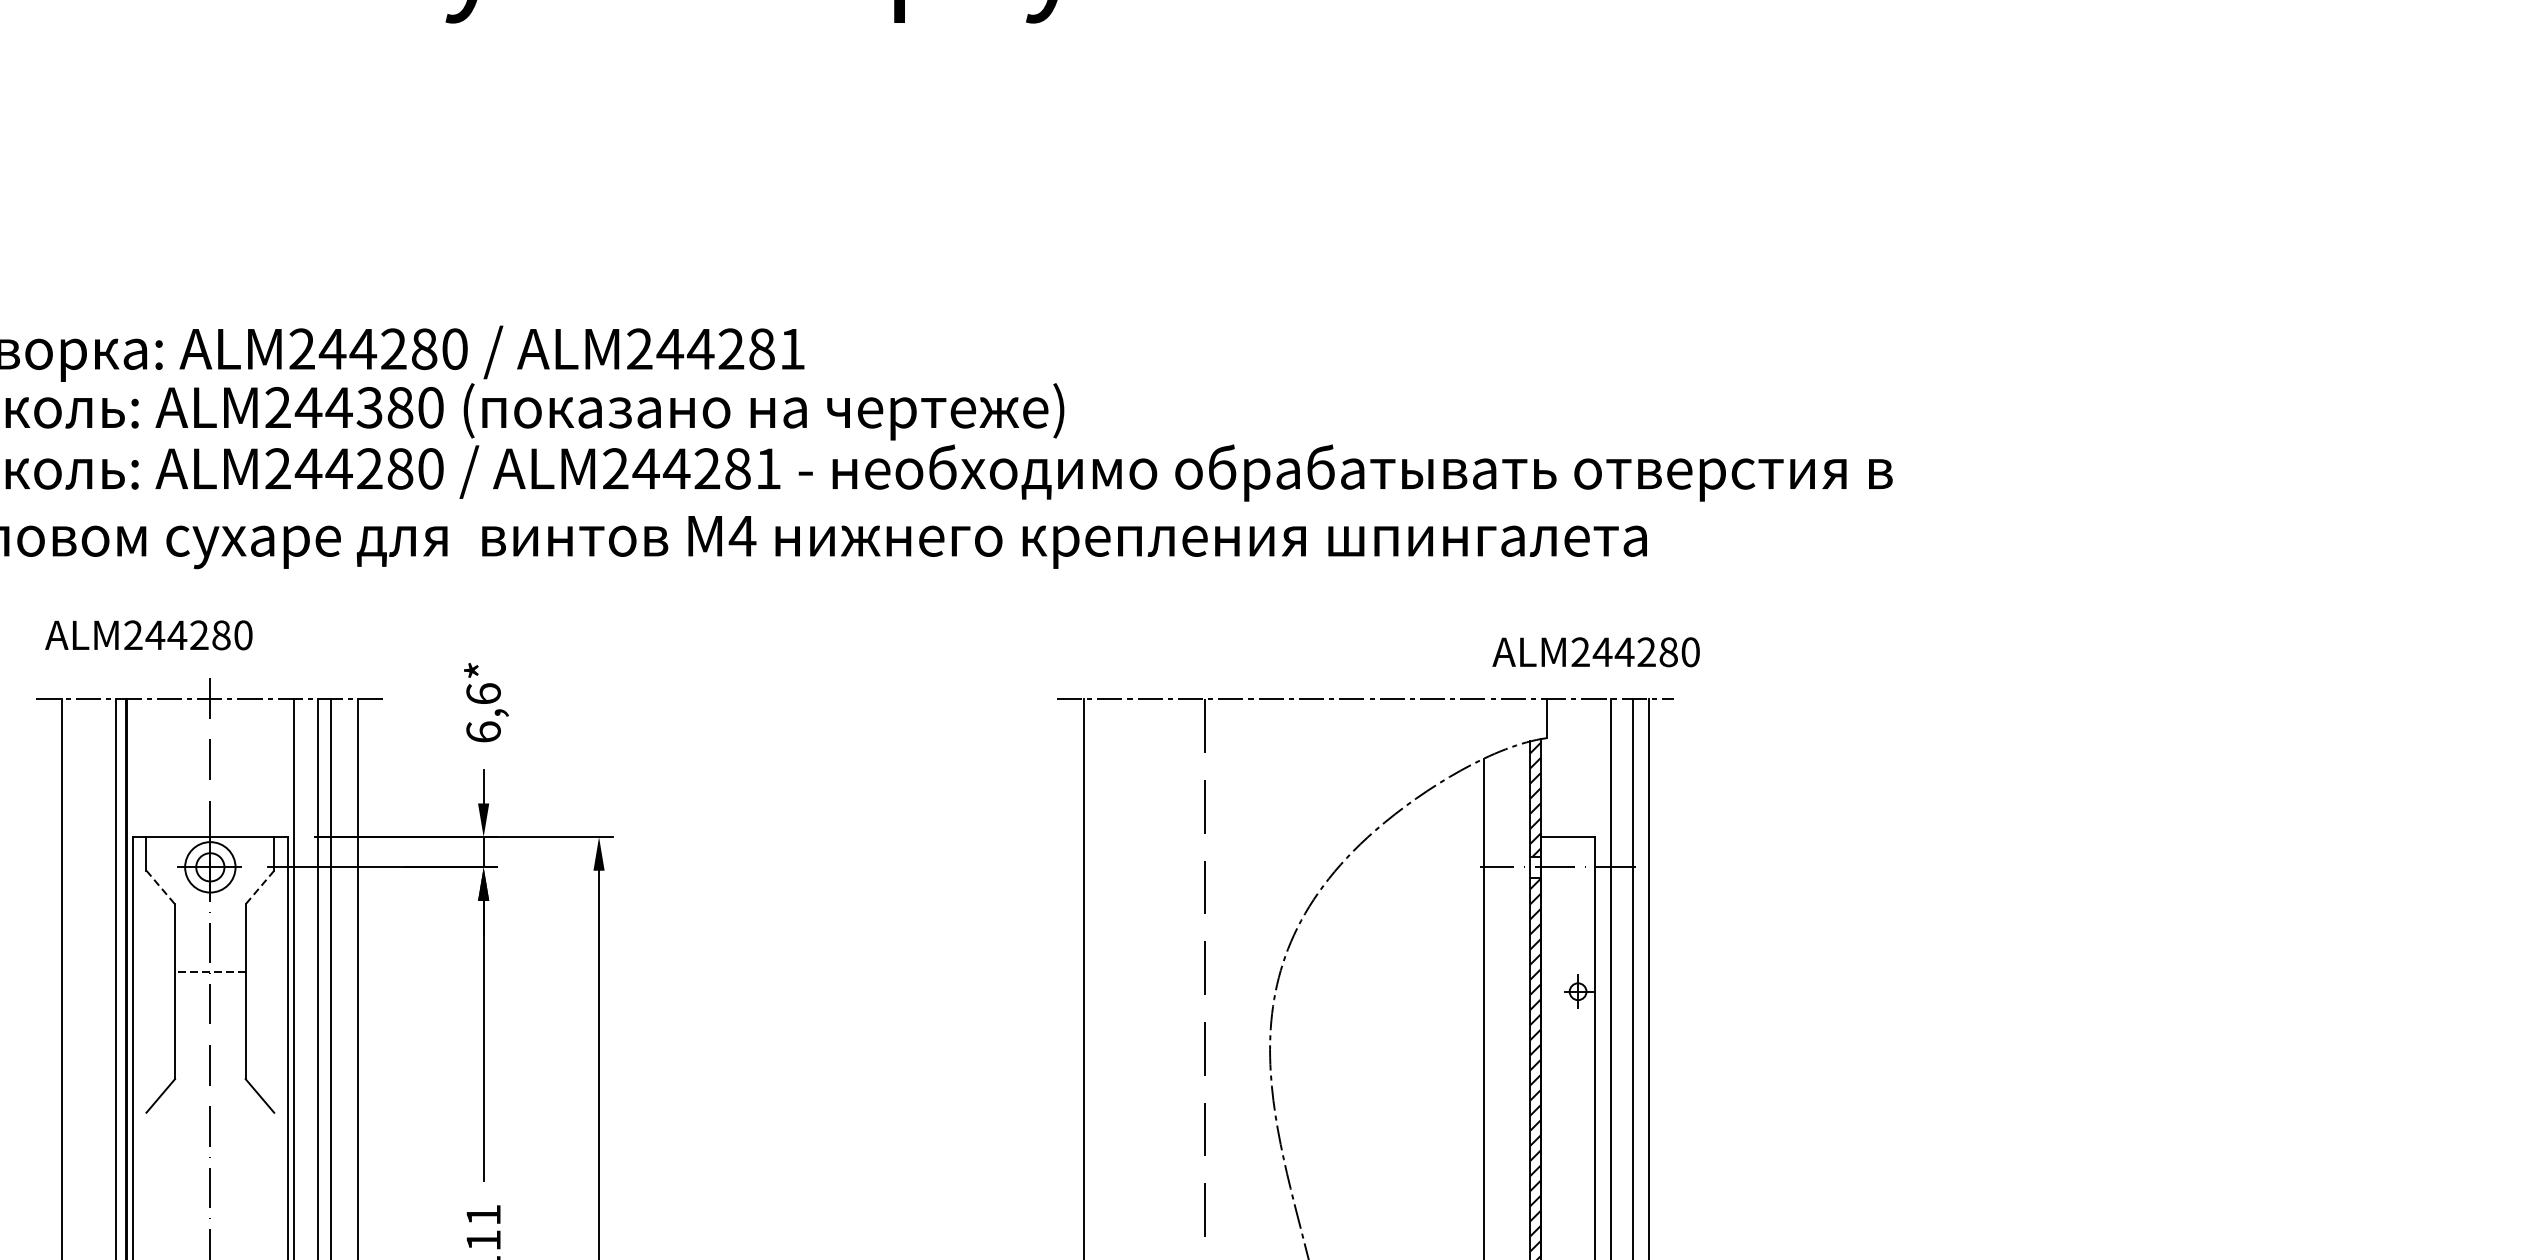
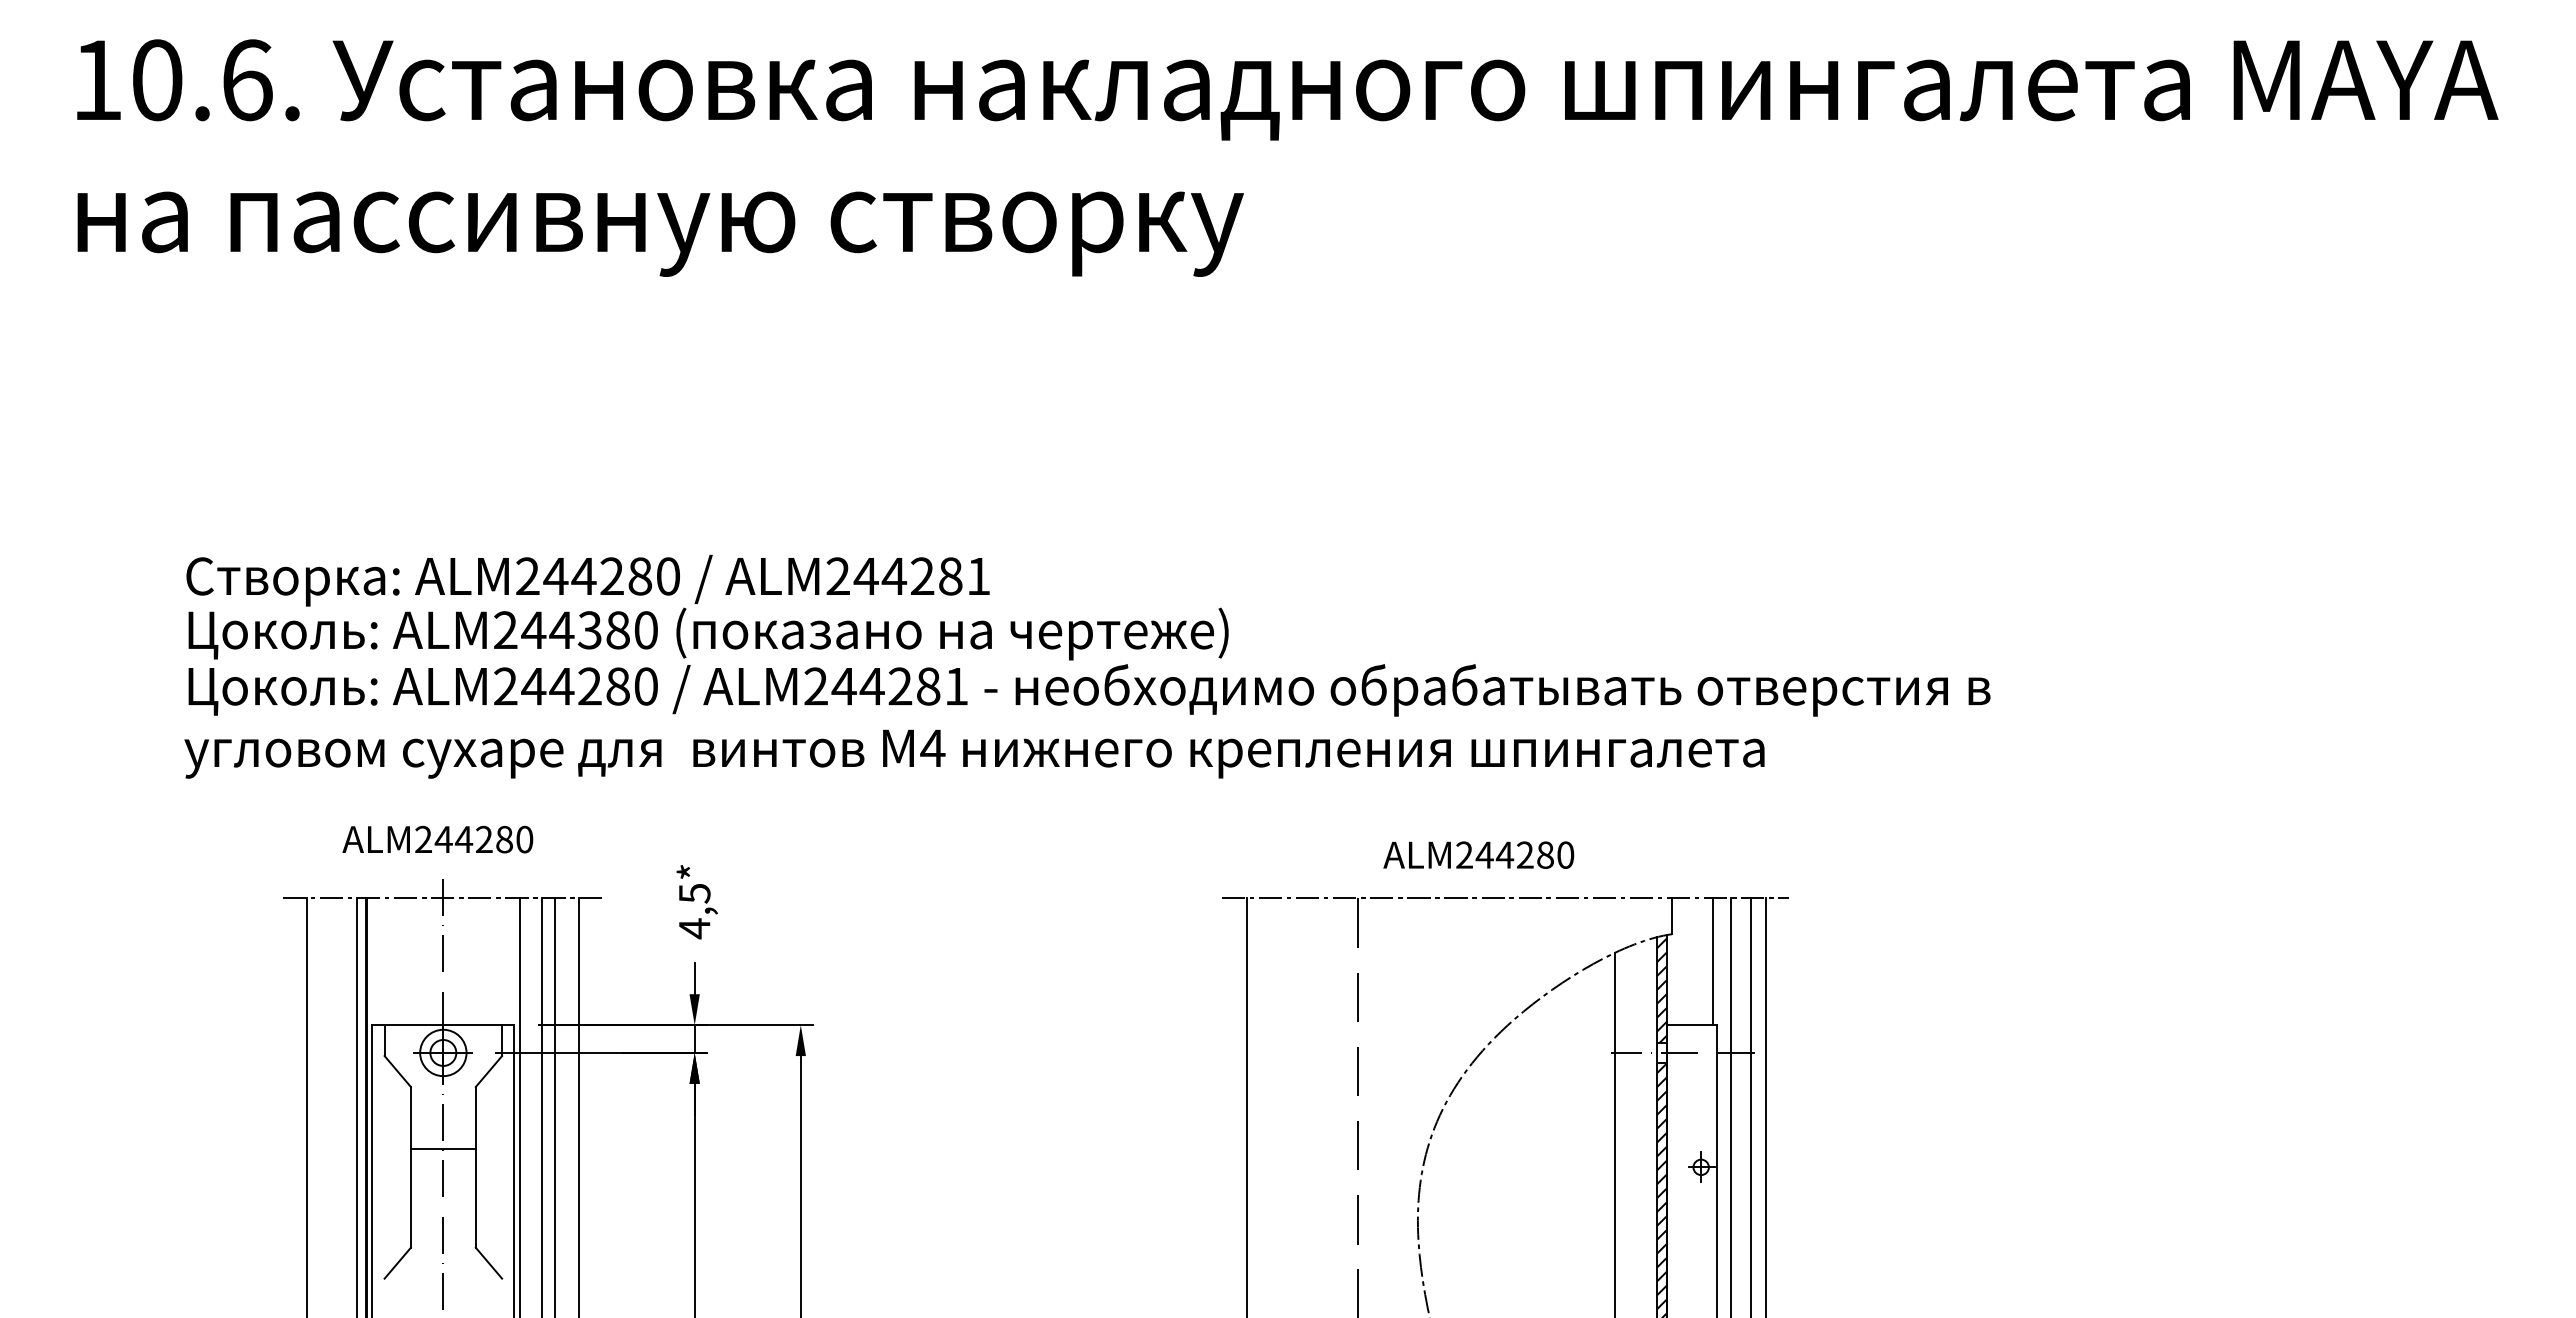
text: (148, 635) -> (437, 839), moved
text: (1595, 651) -> (1478, 854), moved
text: (483, 713) -> (694, 911), 6,6* -> 4,5*
line: (1590, 767) -> (1712, 961), added
line: (161, 887) -> (398, 1071), dashed -> solid
line: (259, 887) -> (488, 1071), dashed -> solid
line: (209, 971) -> (442, 1148), dashed -> solid

